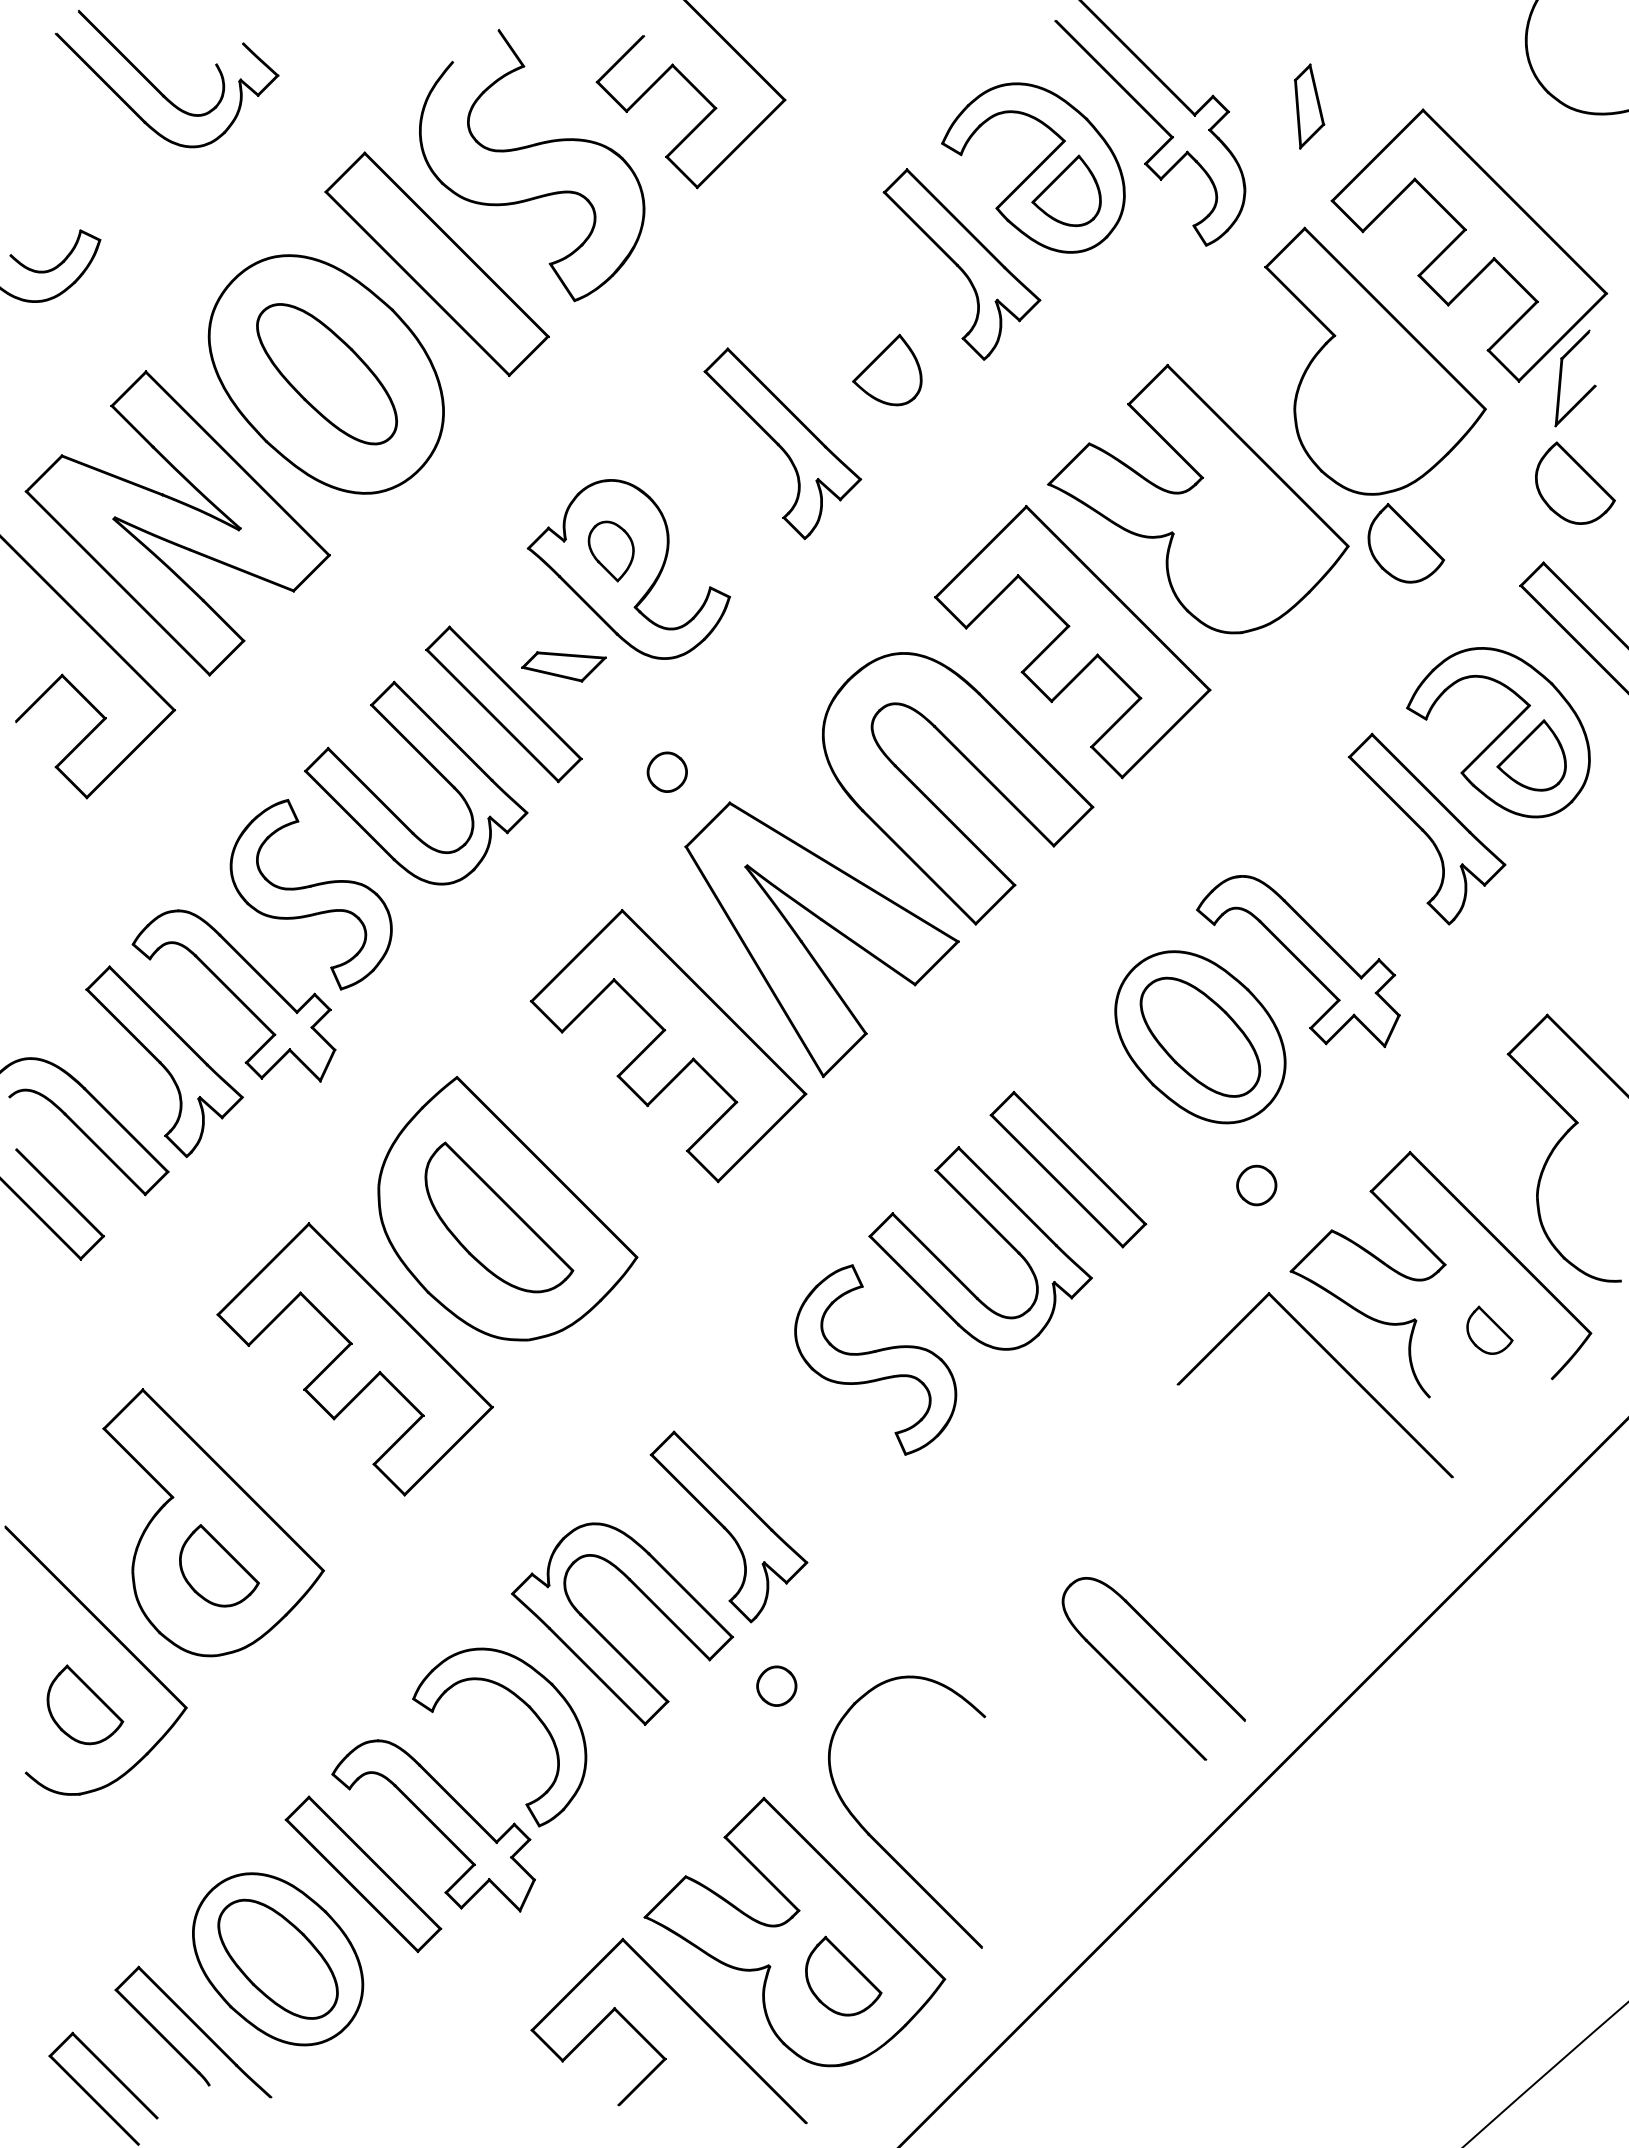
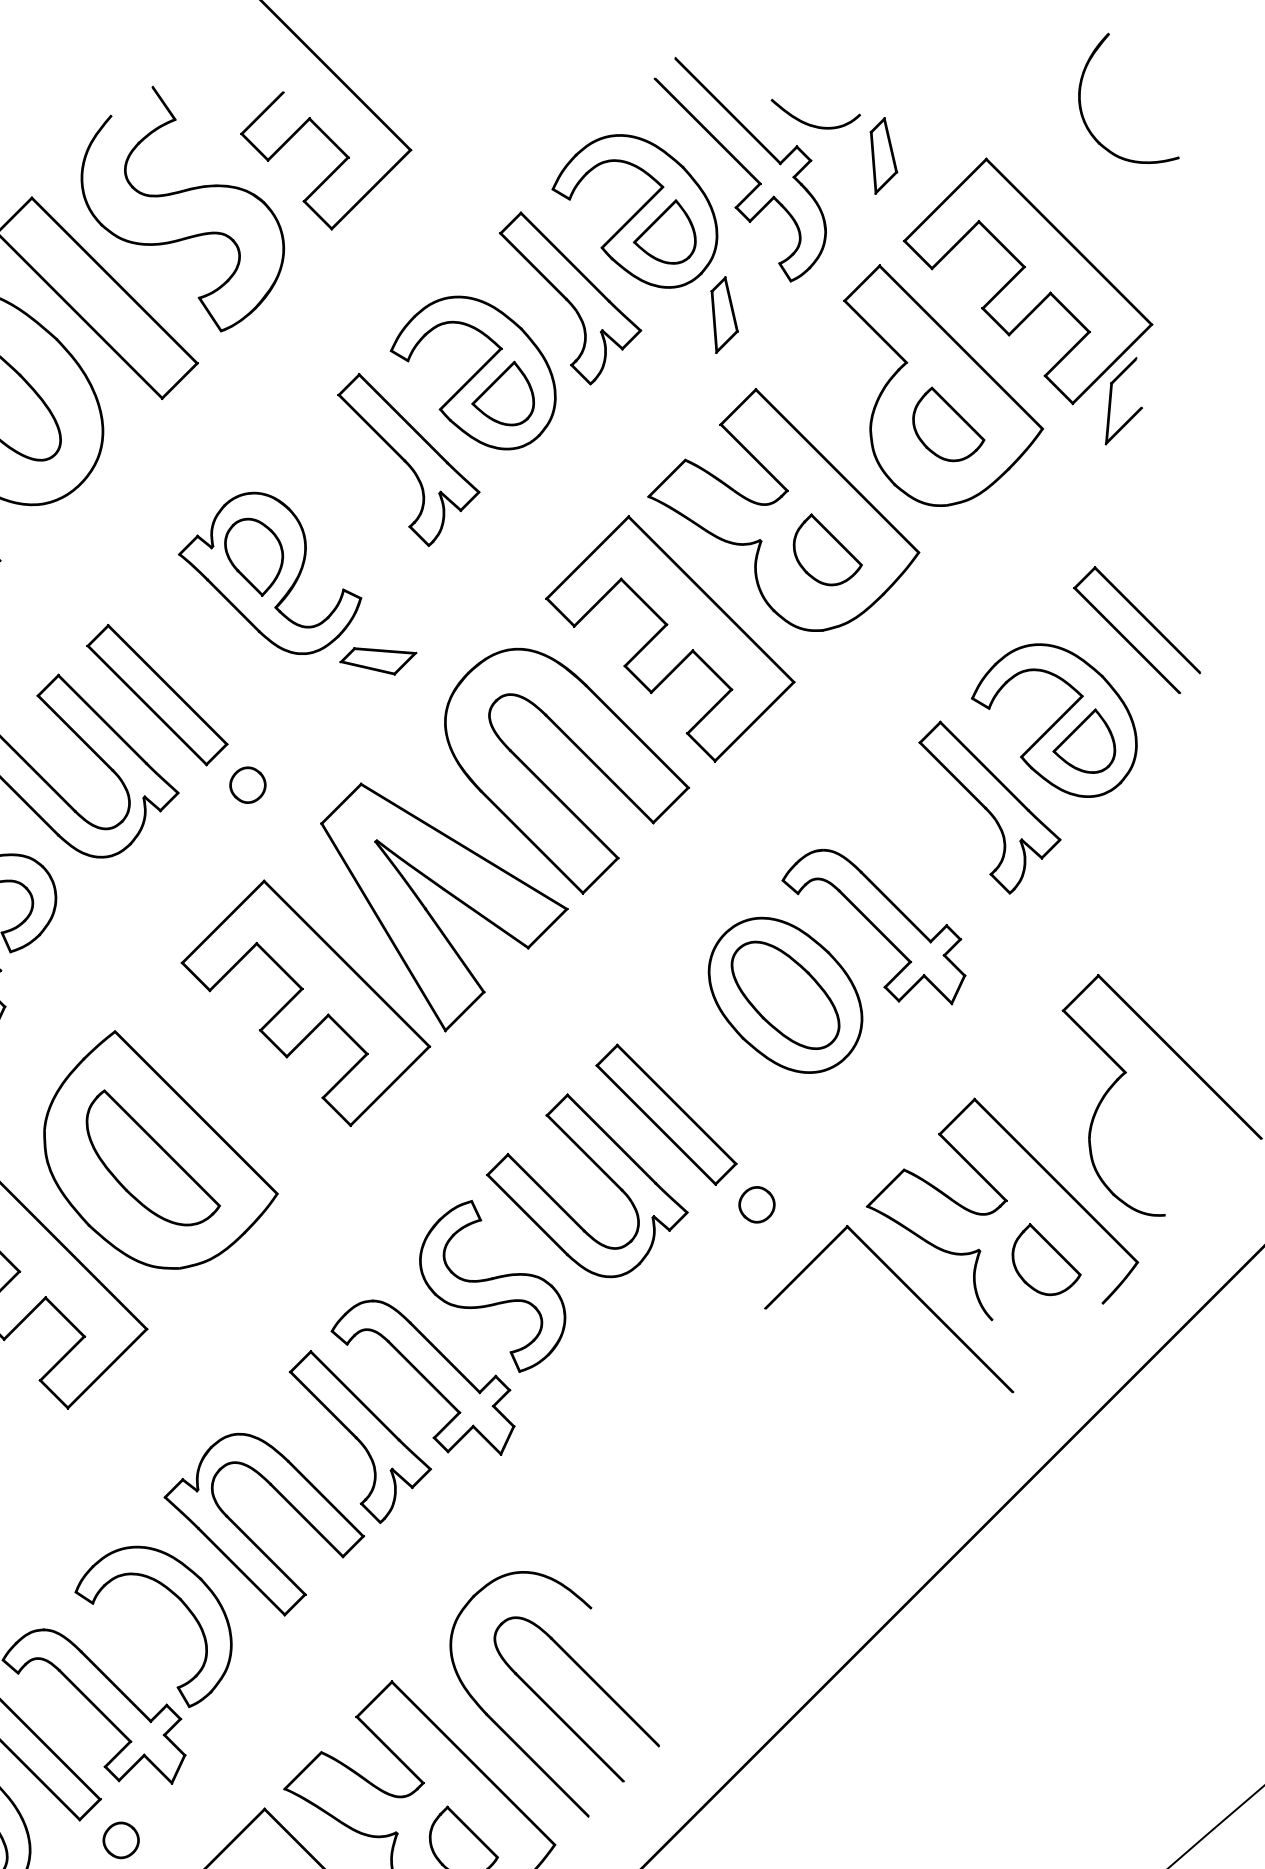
part: (1230, 71) -> (812, 124), added
part: (1132, 282) -> (724, 314), added
part: (853, 346) -> (472, 372), added
part: (1575, 482) -> (948, 423), moved
part: (1405, 543) -> (827, 550), moved
part: (611, 551) -> (254, 557), size x1.43
part: (563, 666) -> (377, 660), moved
part: (666, 771) -> (247, 784), moved
part: (1256, 1185) -> (756, 1204), moved
part: (1489, 1330) -> (1046, 1259), size x1.67
part: (798, 1460) -> (423, 1377), added
part: (776, 1685) -> (120, 1839), moved
part: (1134, 1686) -> (559, 1715), moved

